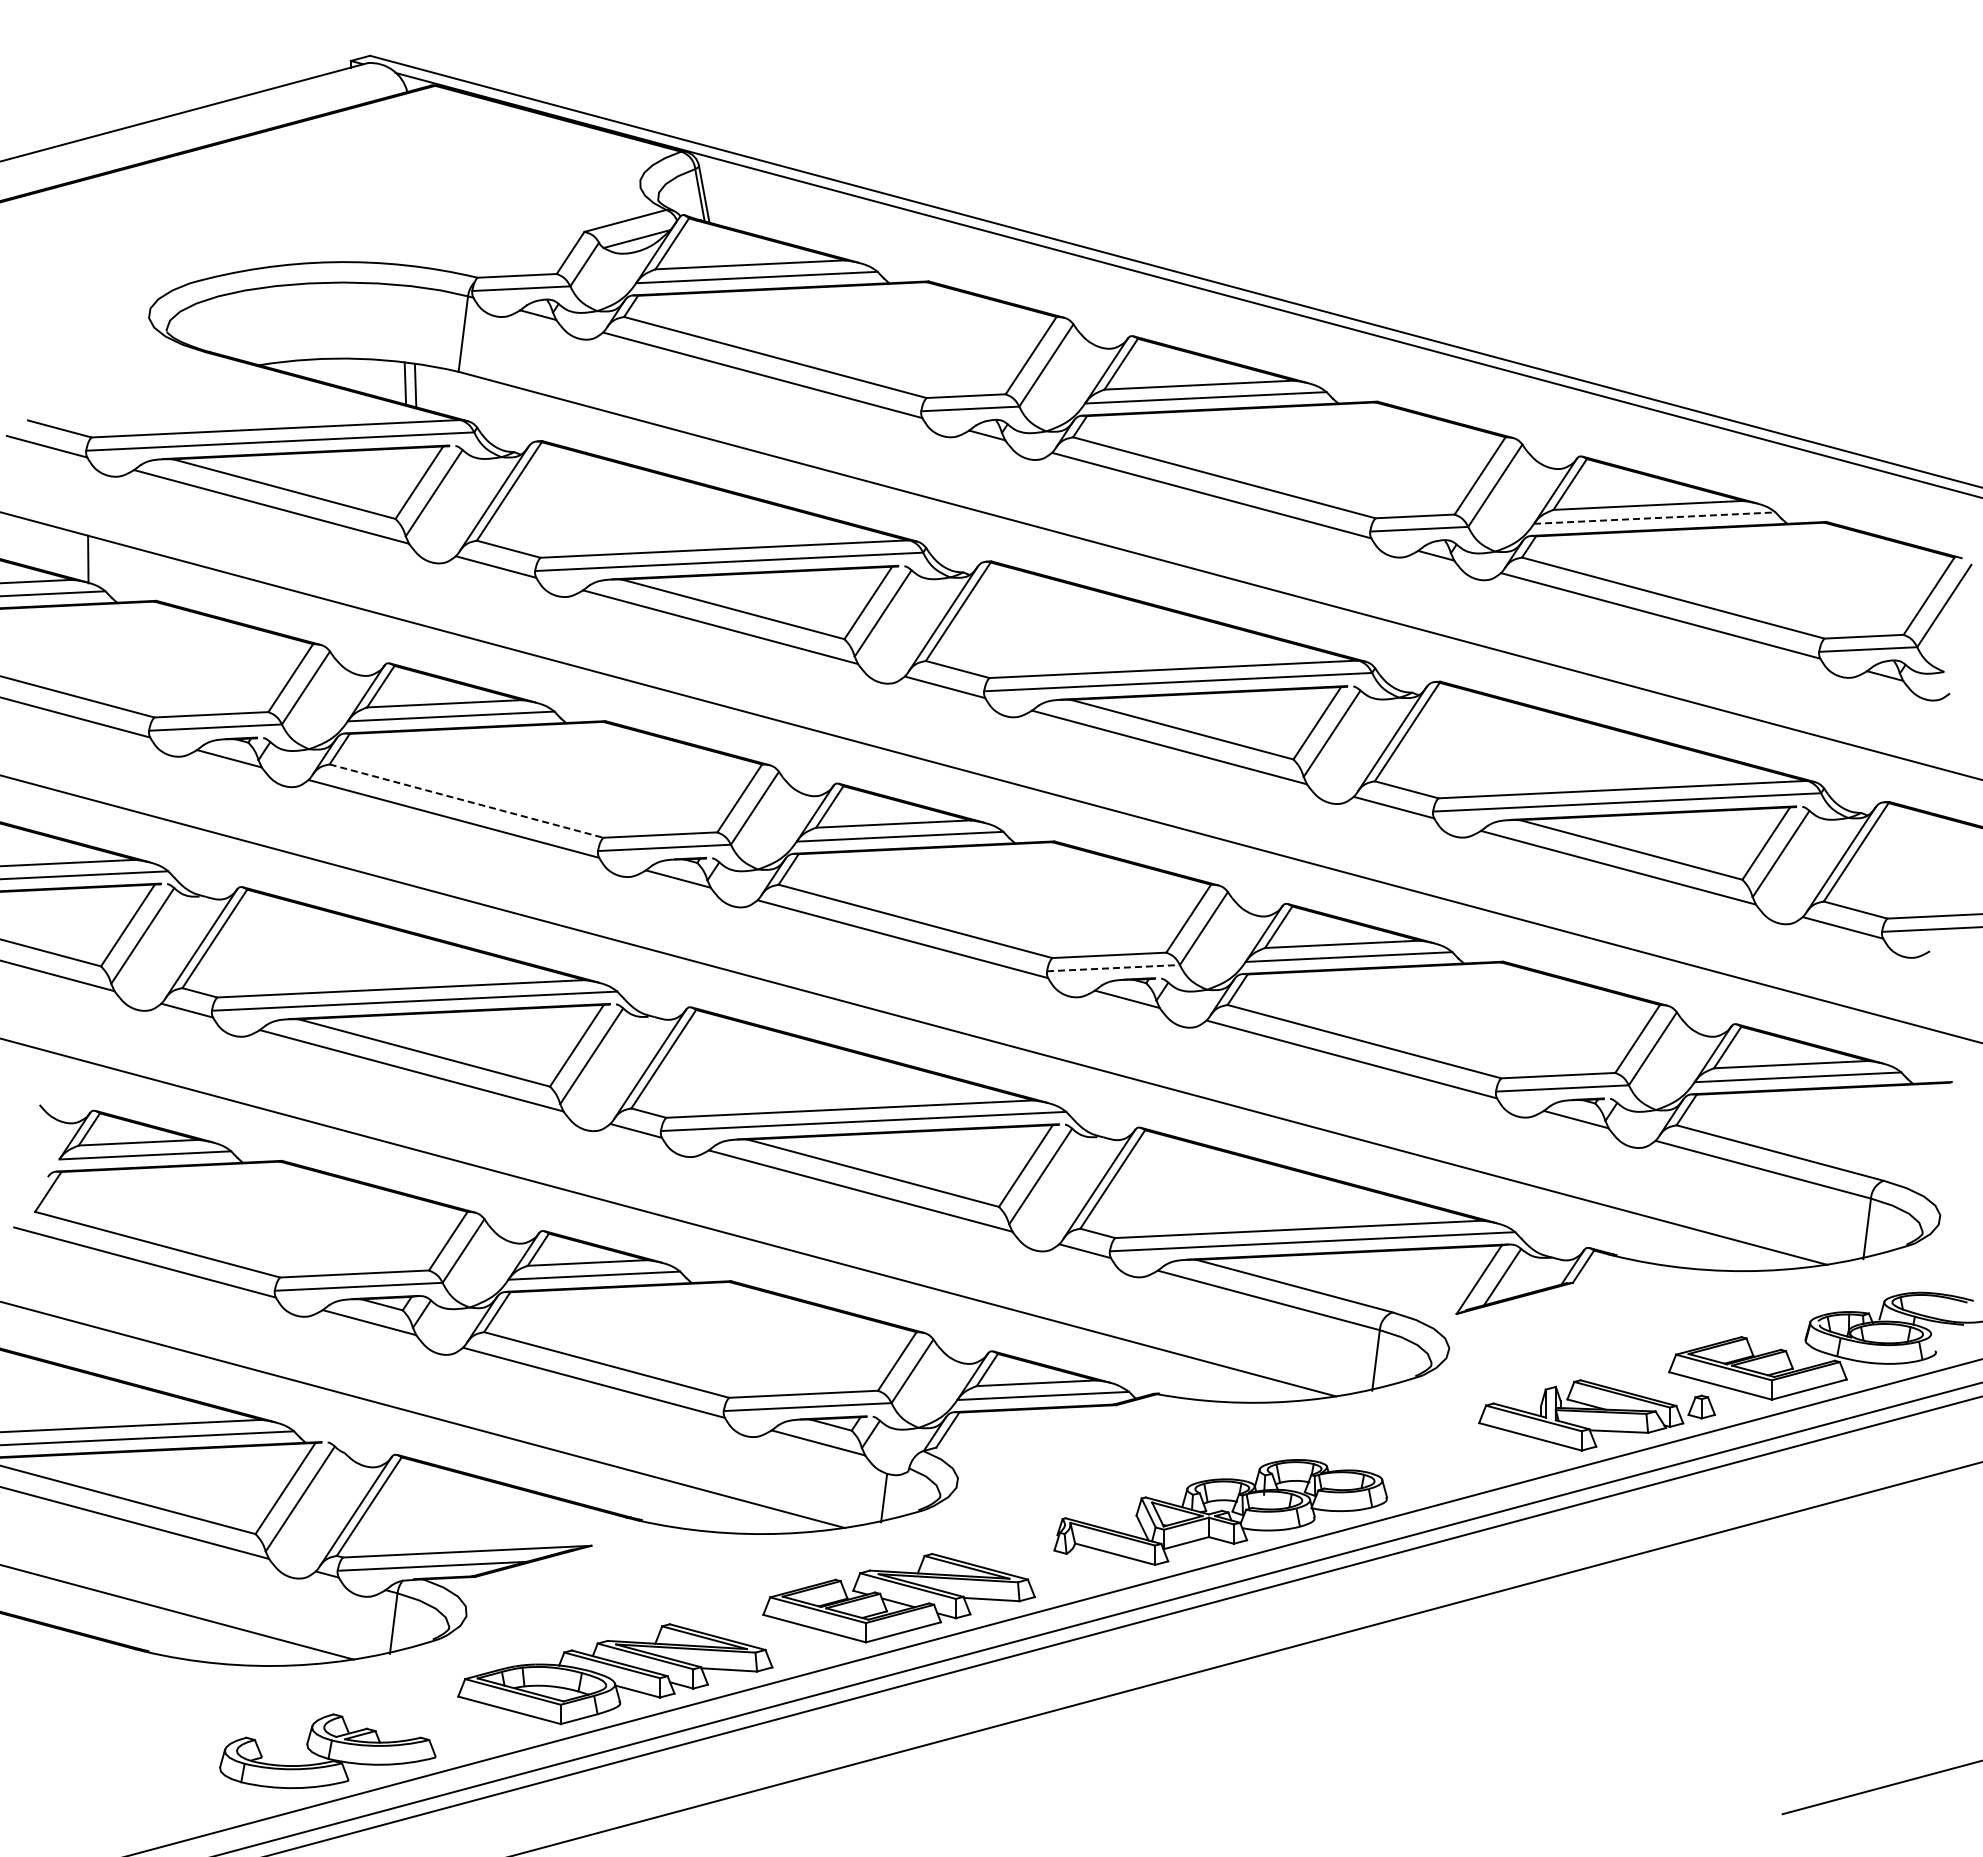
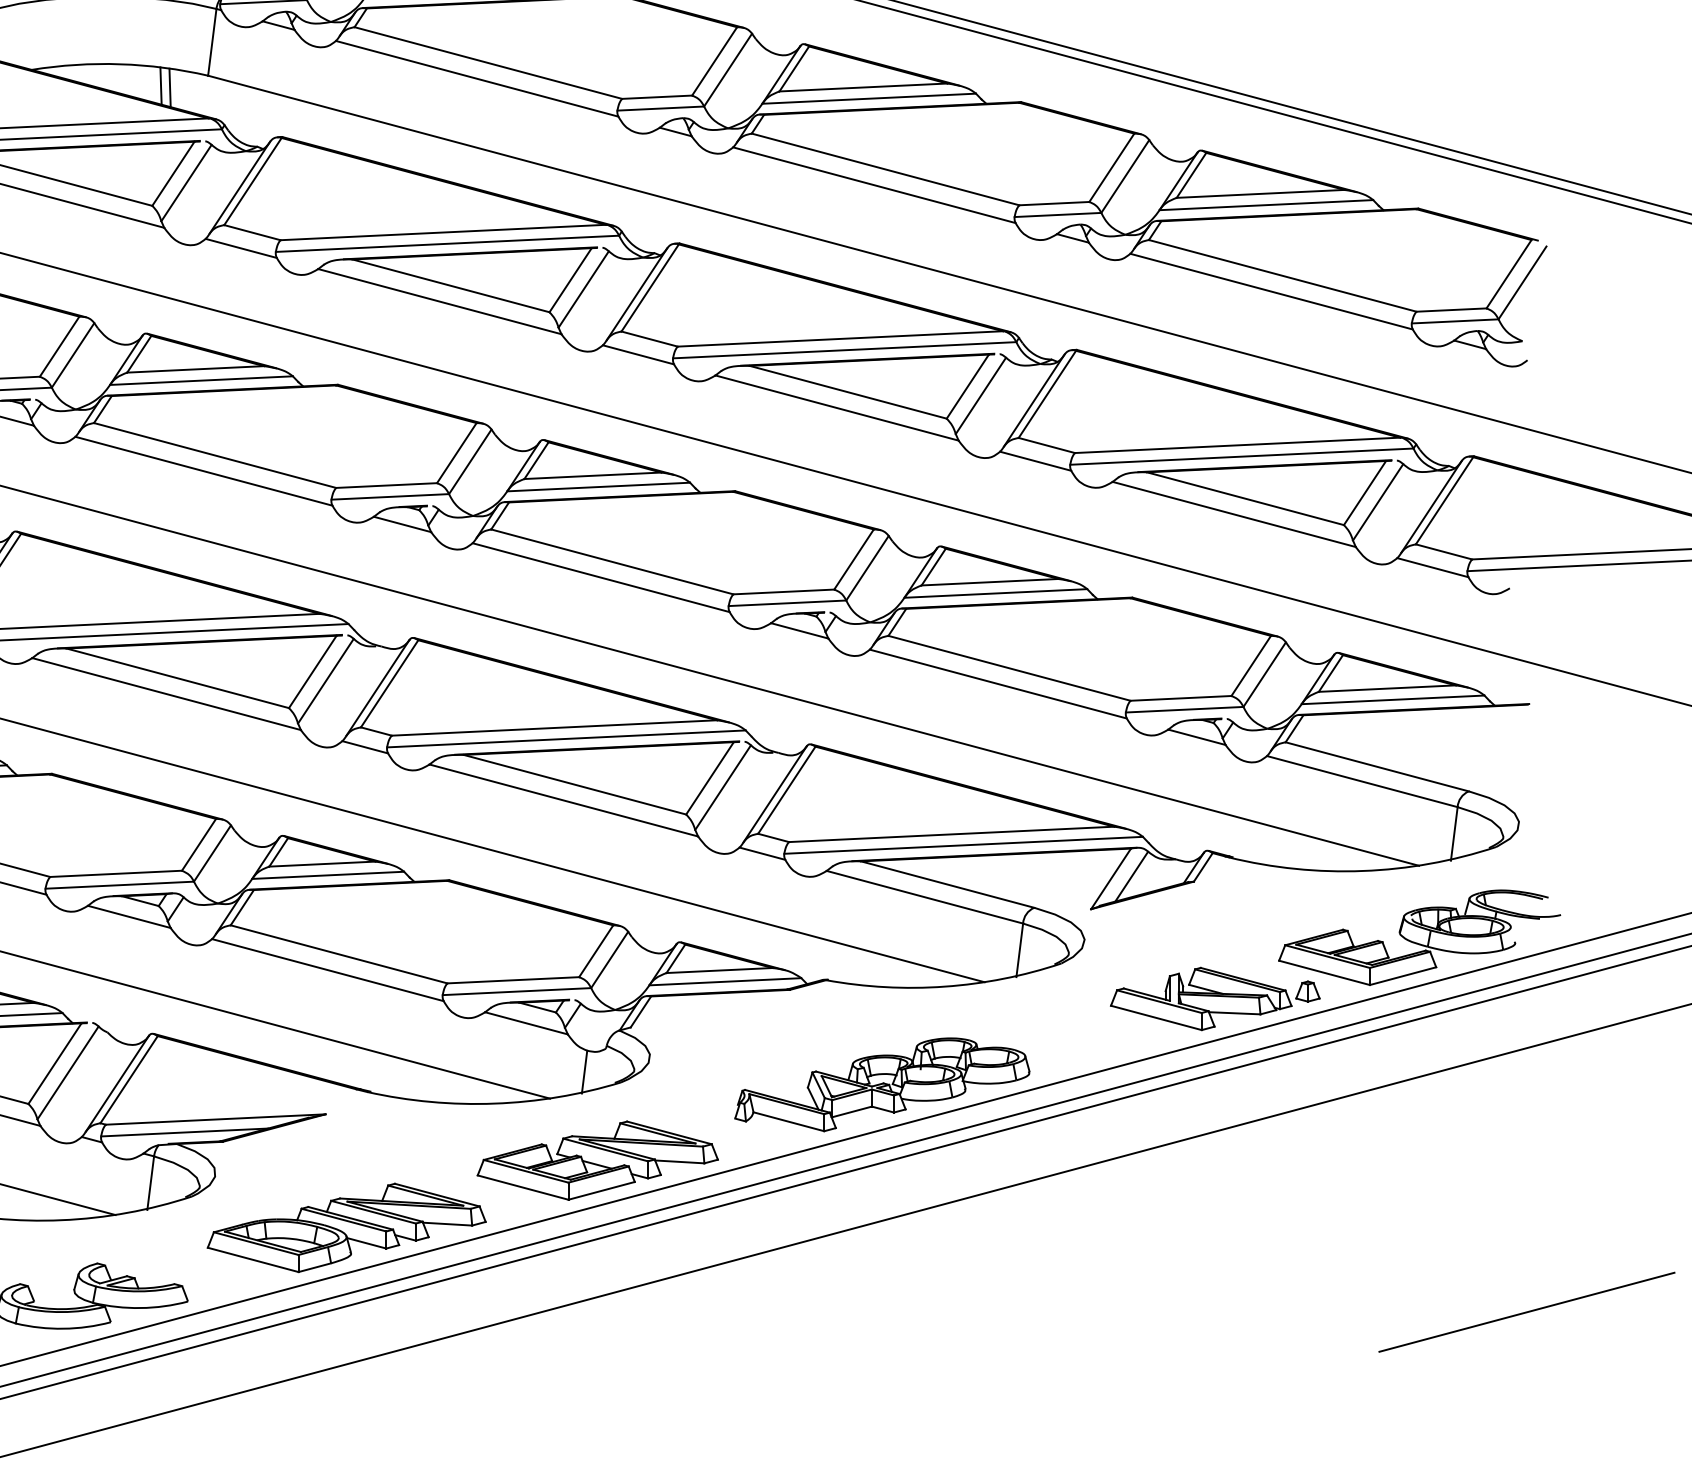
line: (1654, 518) -> (1266, 205), dashed -> solid
line: (466, 801) -> (215, 455), dashed -> solid
line: (1113, 968) -> (787, 603), dashed -> solid

